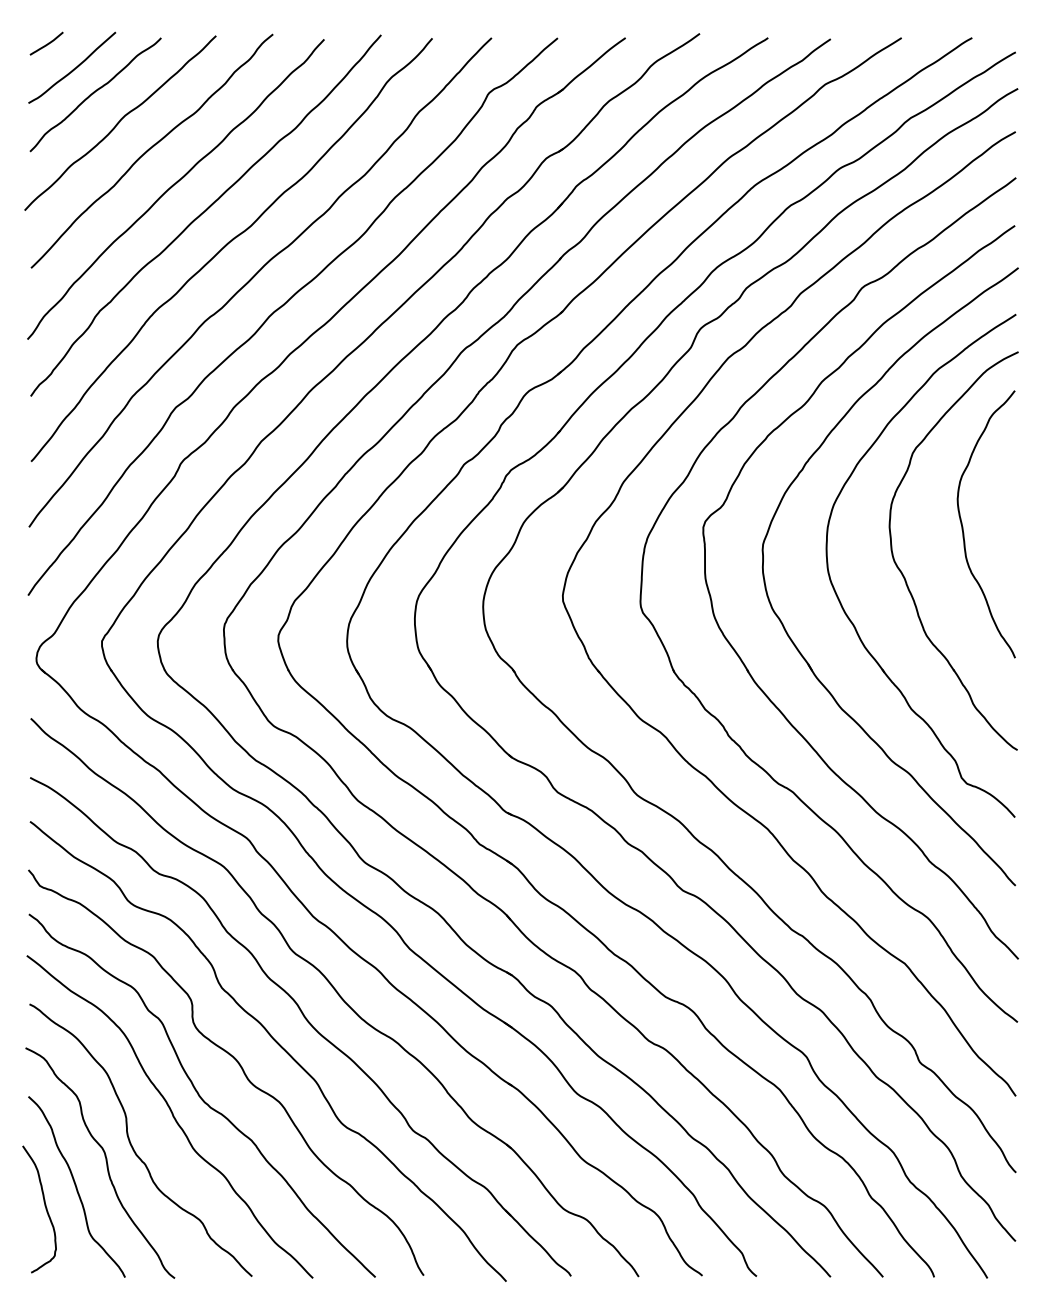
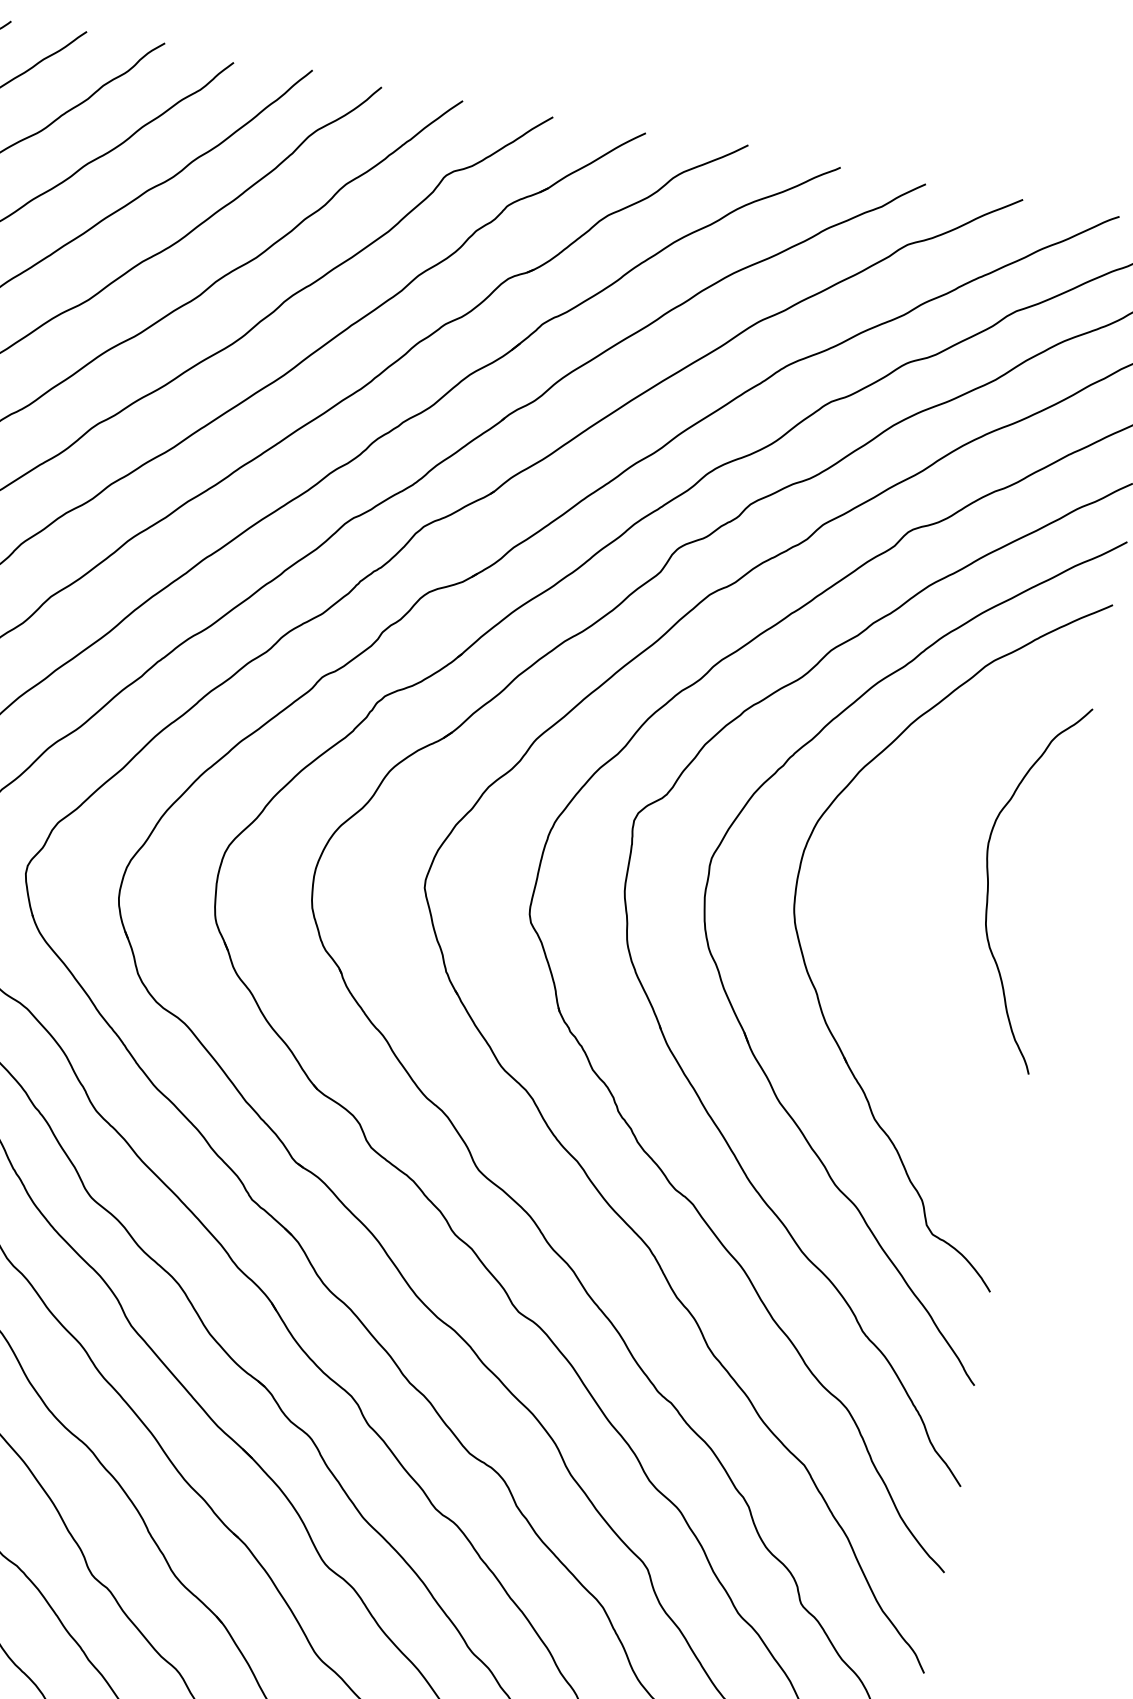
part: (904, 575) -> (897, 934), removed

